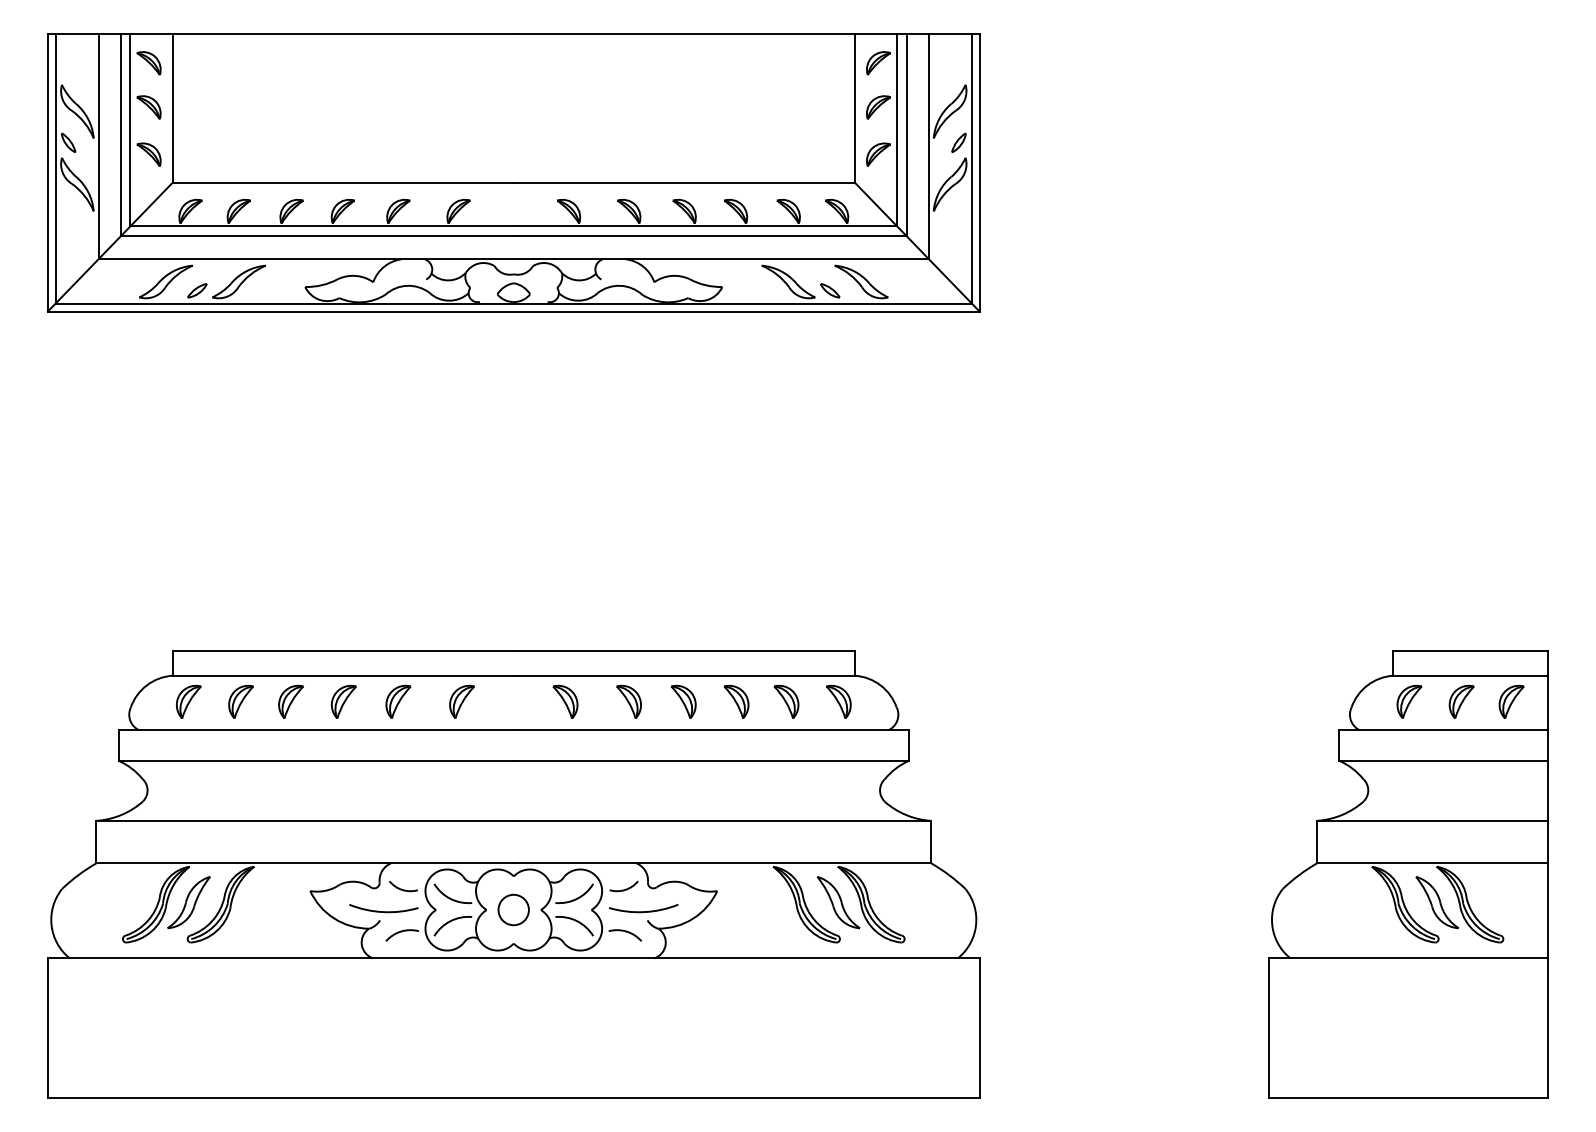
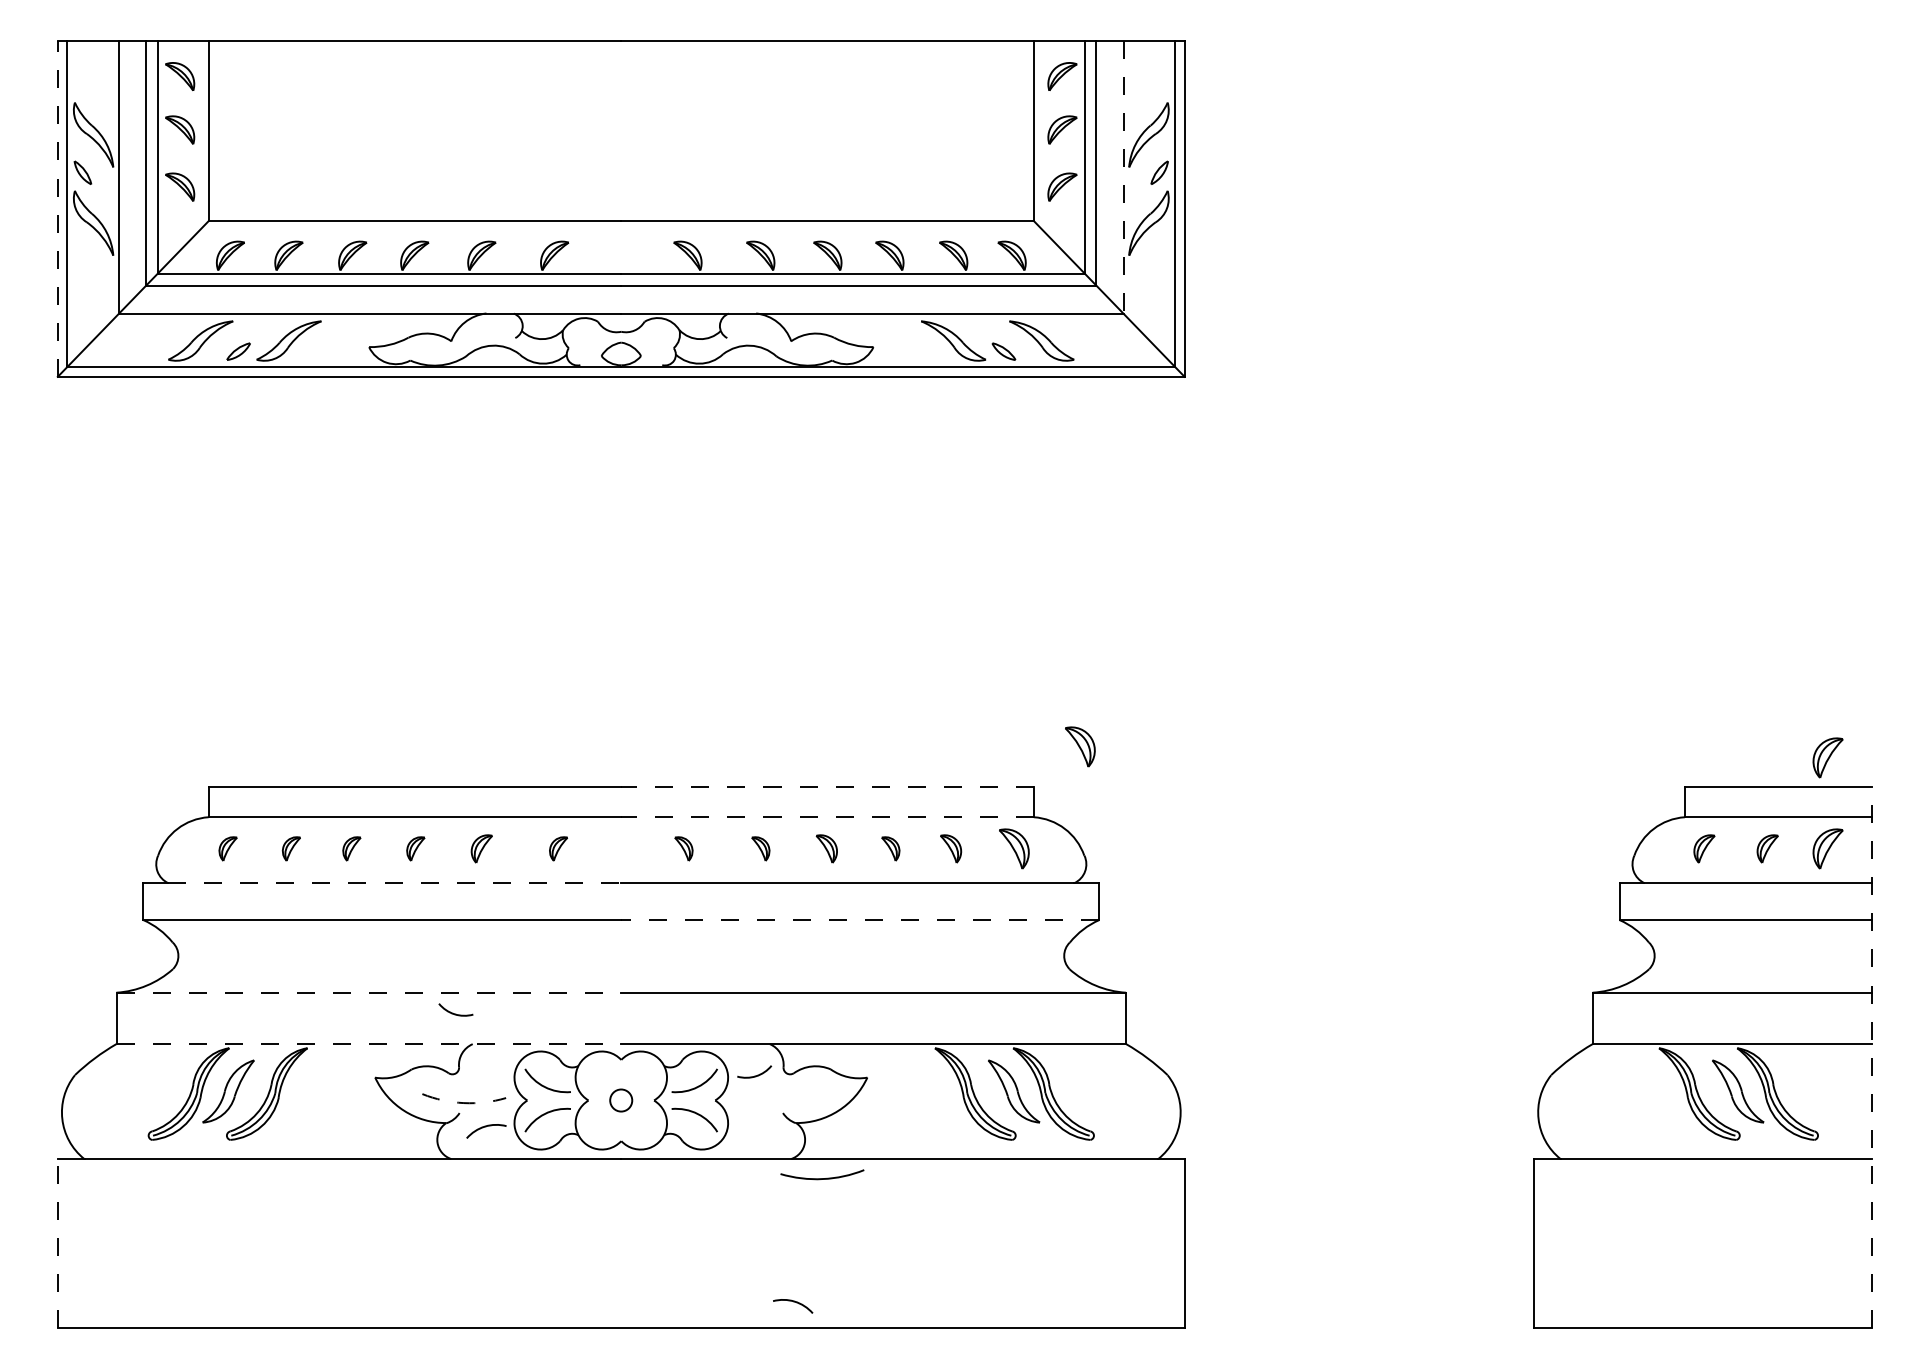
line: (929, 146) -> (1123, 177), solid -> dashed
line: (47, 172) -> (57, 208), solid -> dashed
part: (893, 617) -> (1080, 746), added
part: (1511, 626) -> (1827, 757), added
line: (684, 651) -> (827, 787), solid -> dashed
line: (684, 675) -> (827, 817), solid -> dashed
part: (188, 701) -> (227, 848), size x0.6
part: (241, 701) -> (291, 848), size x0.6
part: (290, 701) -> (351, 848), size x0.6
part: (343, 701) -> (415, 848), size x0.6
part: (398, 701) -> (481, 848), size x0.7
part: (461, 701) -> (558, 848), size x0.6
part: (565, 701) -> (683, 848), size x0.6
part: (628, 701) -> (760, 848), size x0.6
part: (683, 701) -> (826, 848), size x0.7
part: (736, 701) -> (890, 848), size x0.6
part: (786, 701) -> (950, 848), size x0.7
part: (1409, 701) -> (1704, 848), size x0.7
part: (1461, 701) -> (1767, 848), size x0.7
line: (326, 730) -> (394, 883), solid -> dashed
line: (710, 761) -> (859, 920), solid -> dashed
line: (305, 820) -> (369, 992), solid -> dashed
line: (305, 863) -> (369, 1044), solid -> dashed
line: (1548, 874) -> (1872, 1057), solid -> dashed
arc: (403, 889) -> (455, 1013), moved
circle: (513, 909) -> (620, 1100), size x0.6
arc: (643, 911) -> (822, 1178), moved
arc: (383, 912) -> (463, 1103), solid -> dashed
arc: (625, 932) -> (793, 1302), moved
line: (47, 1028) -> (57, 1243), solid -> dashed

